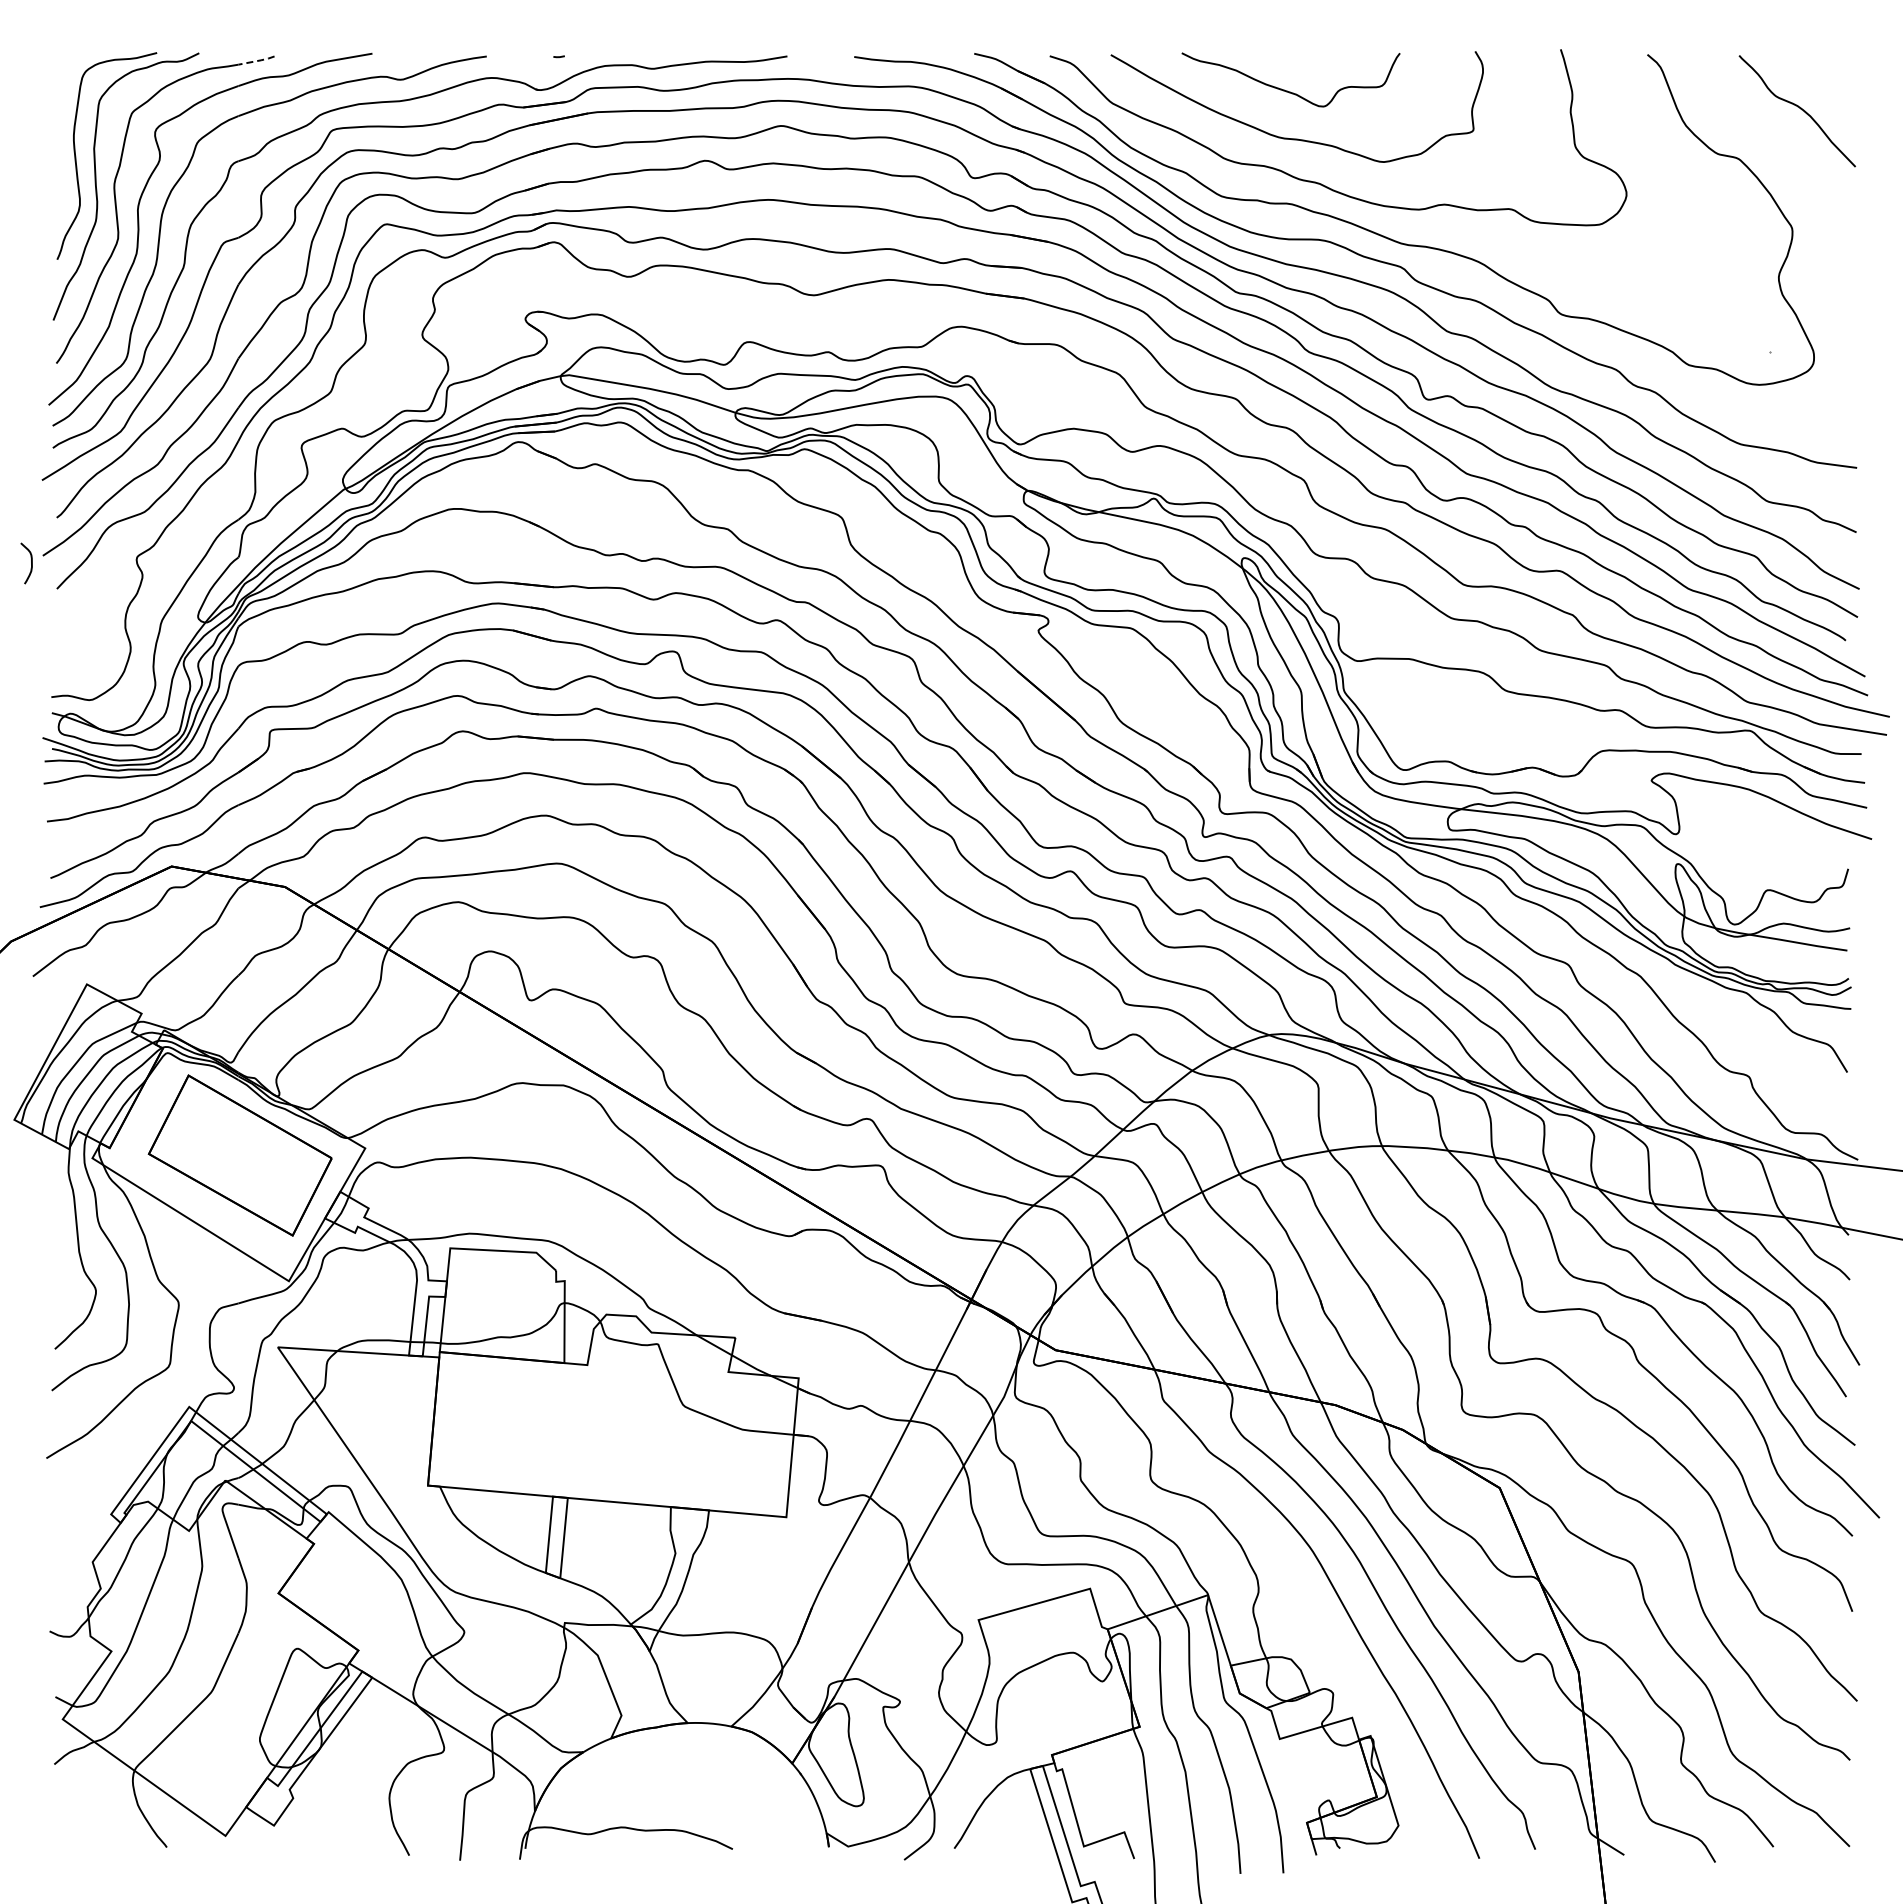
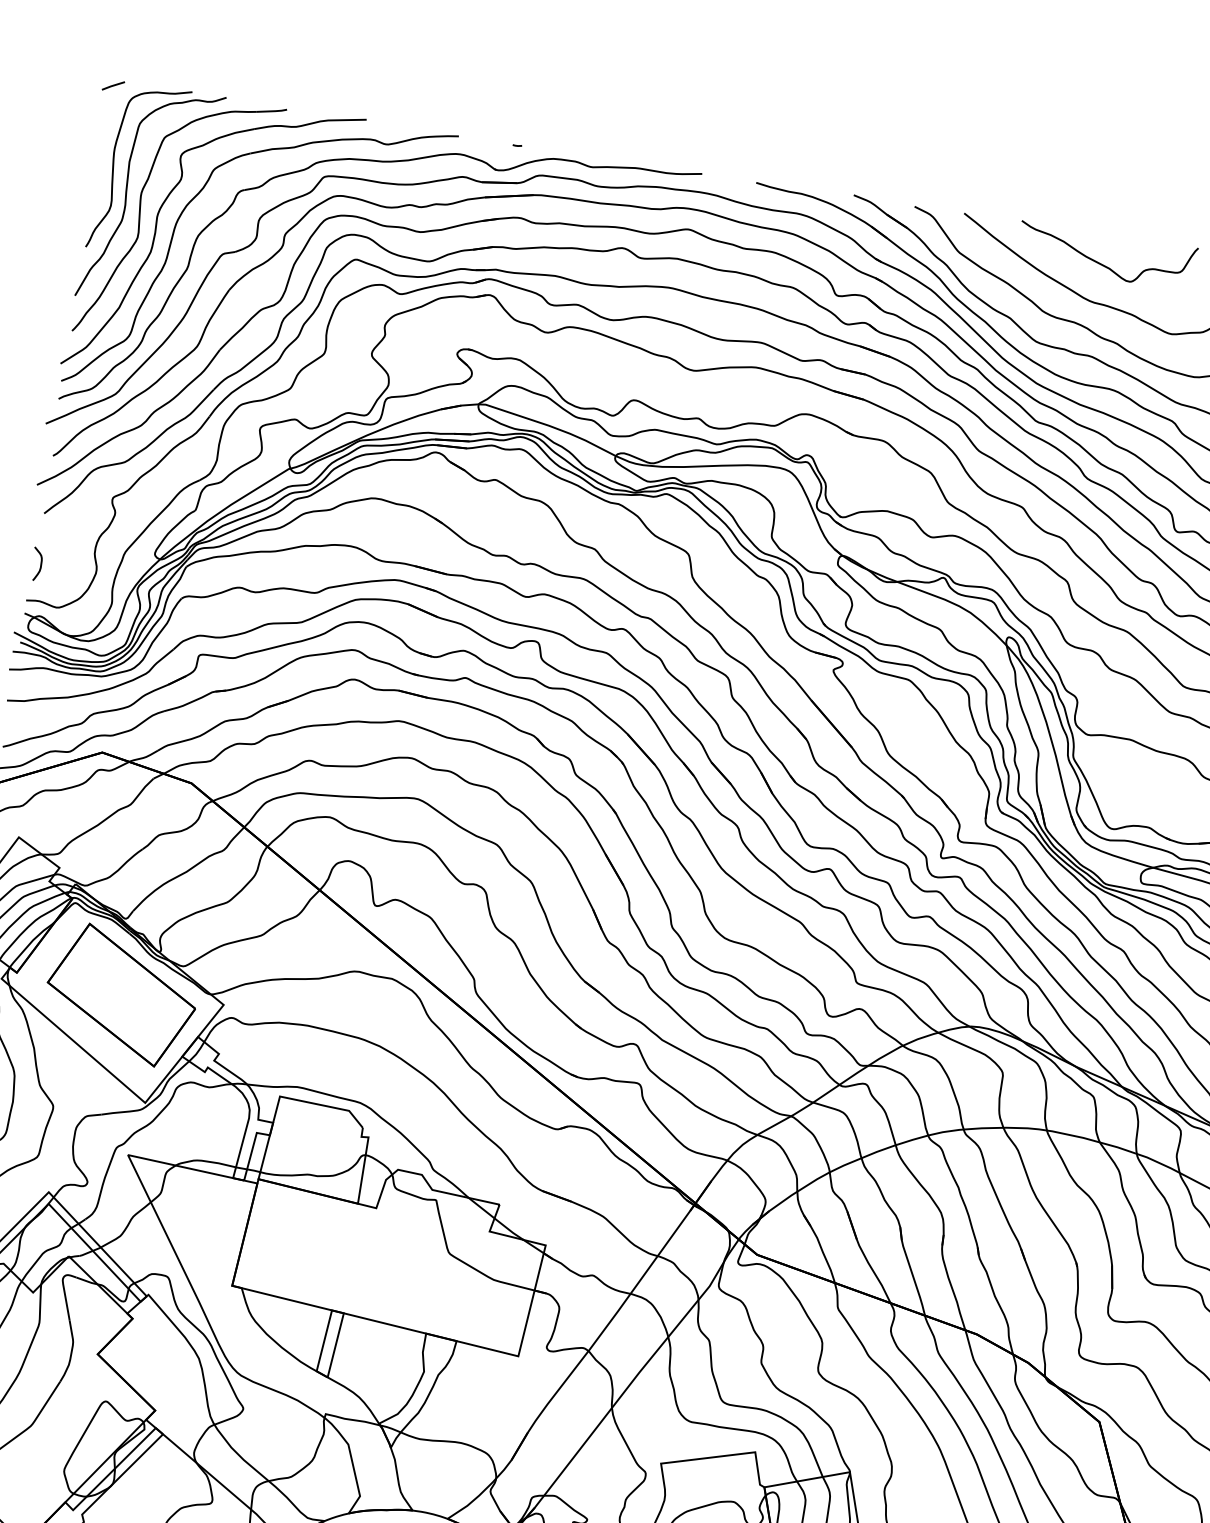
line: (60, 59) -> (113, 85), added
line: (257, 61) -> (272, 111), dashed -> solid
curve: (31, 563) -> (40, 564), moved

